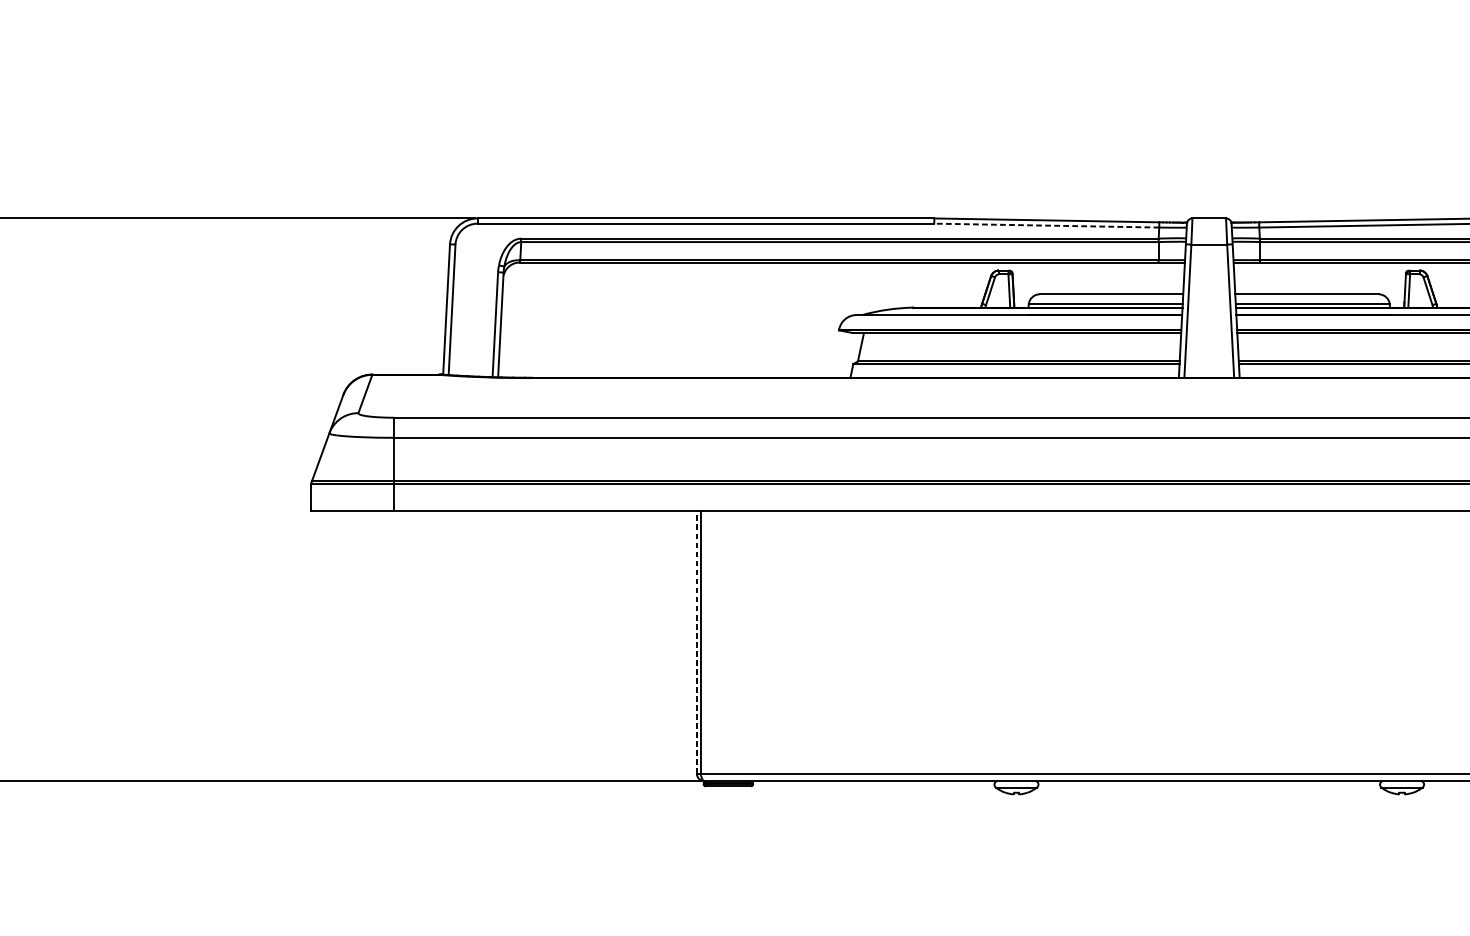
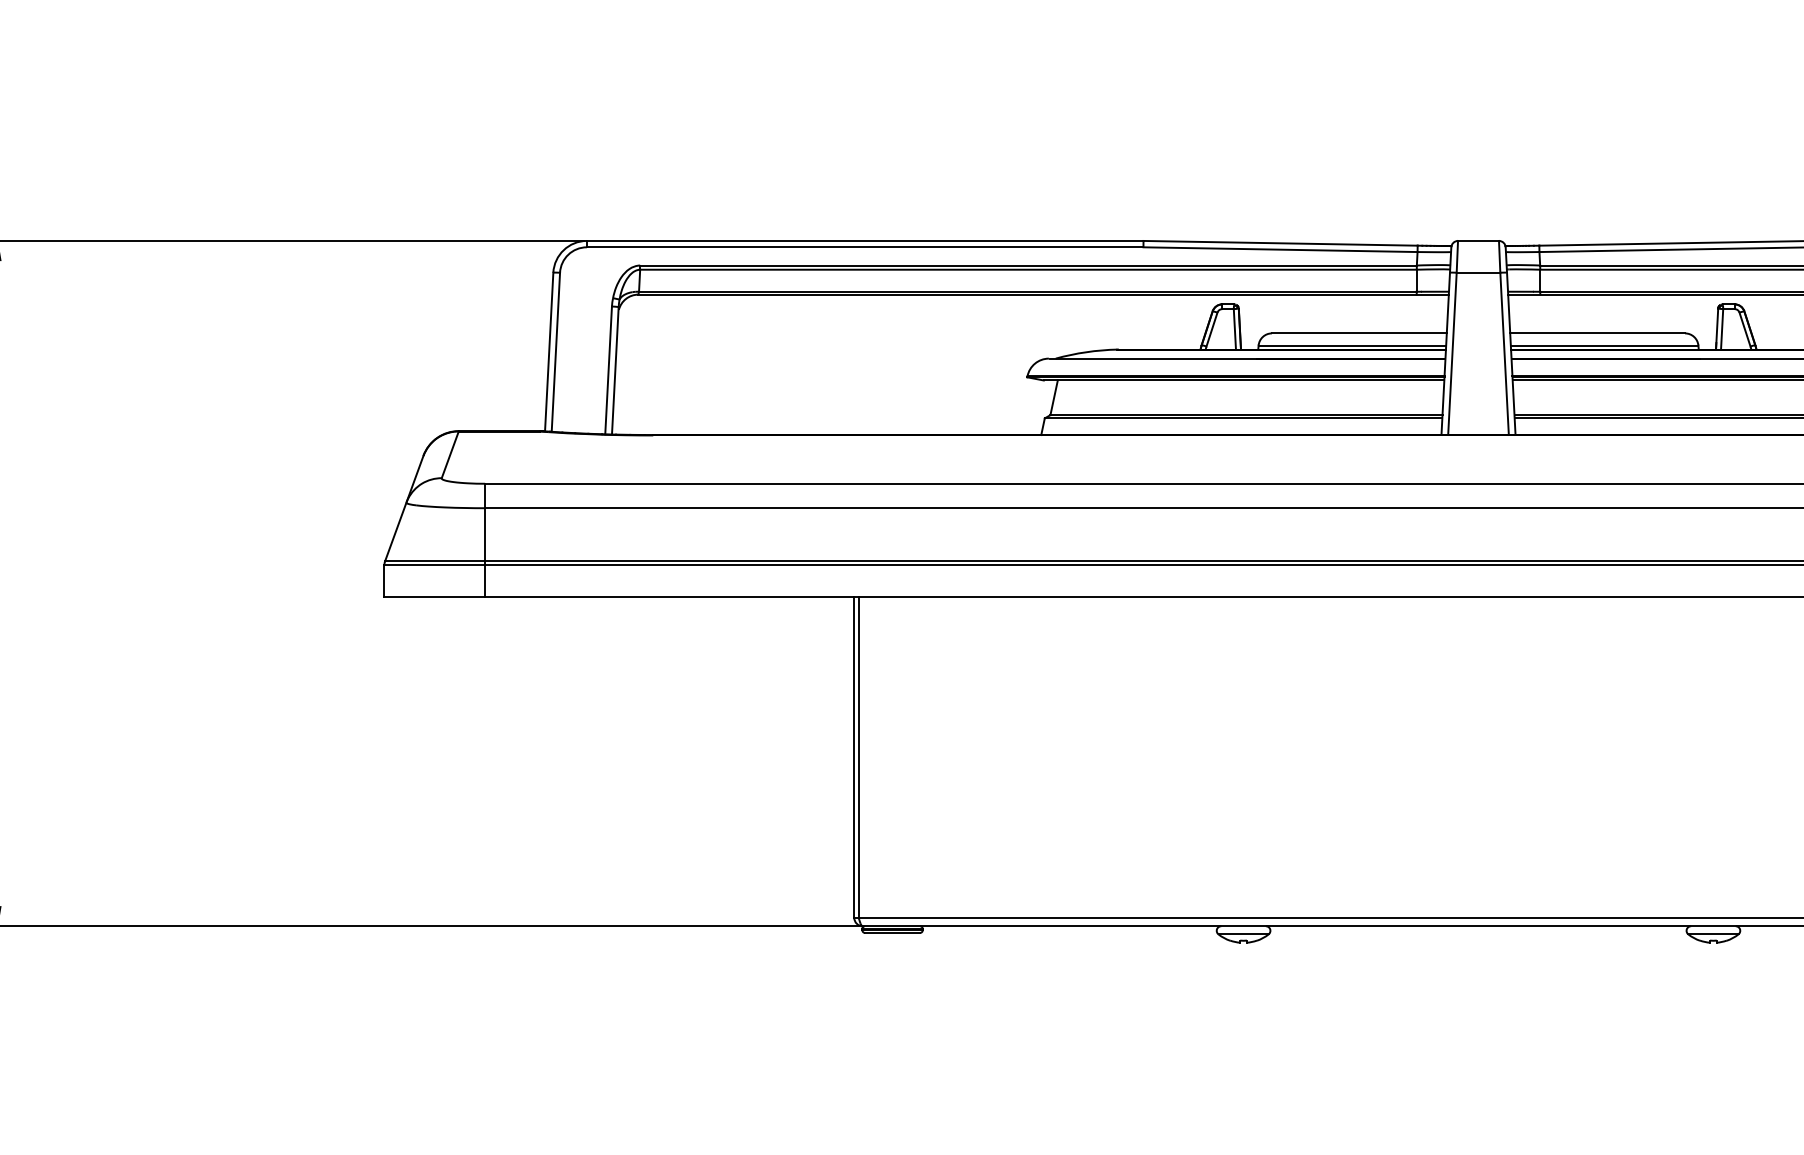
line: (1046, 225) -> (1280, 249), dashed -> solid
line: (697, 642) -> (854, 757), dashed -> solid

